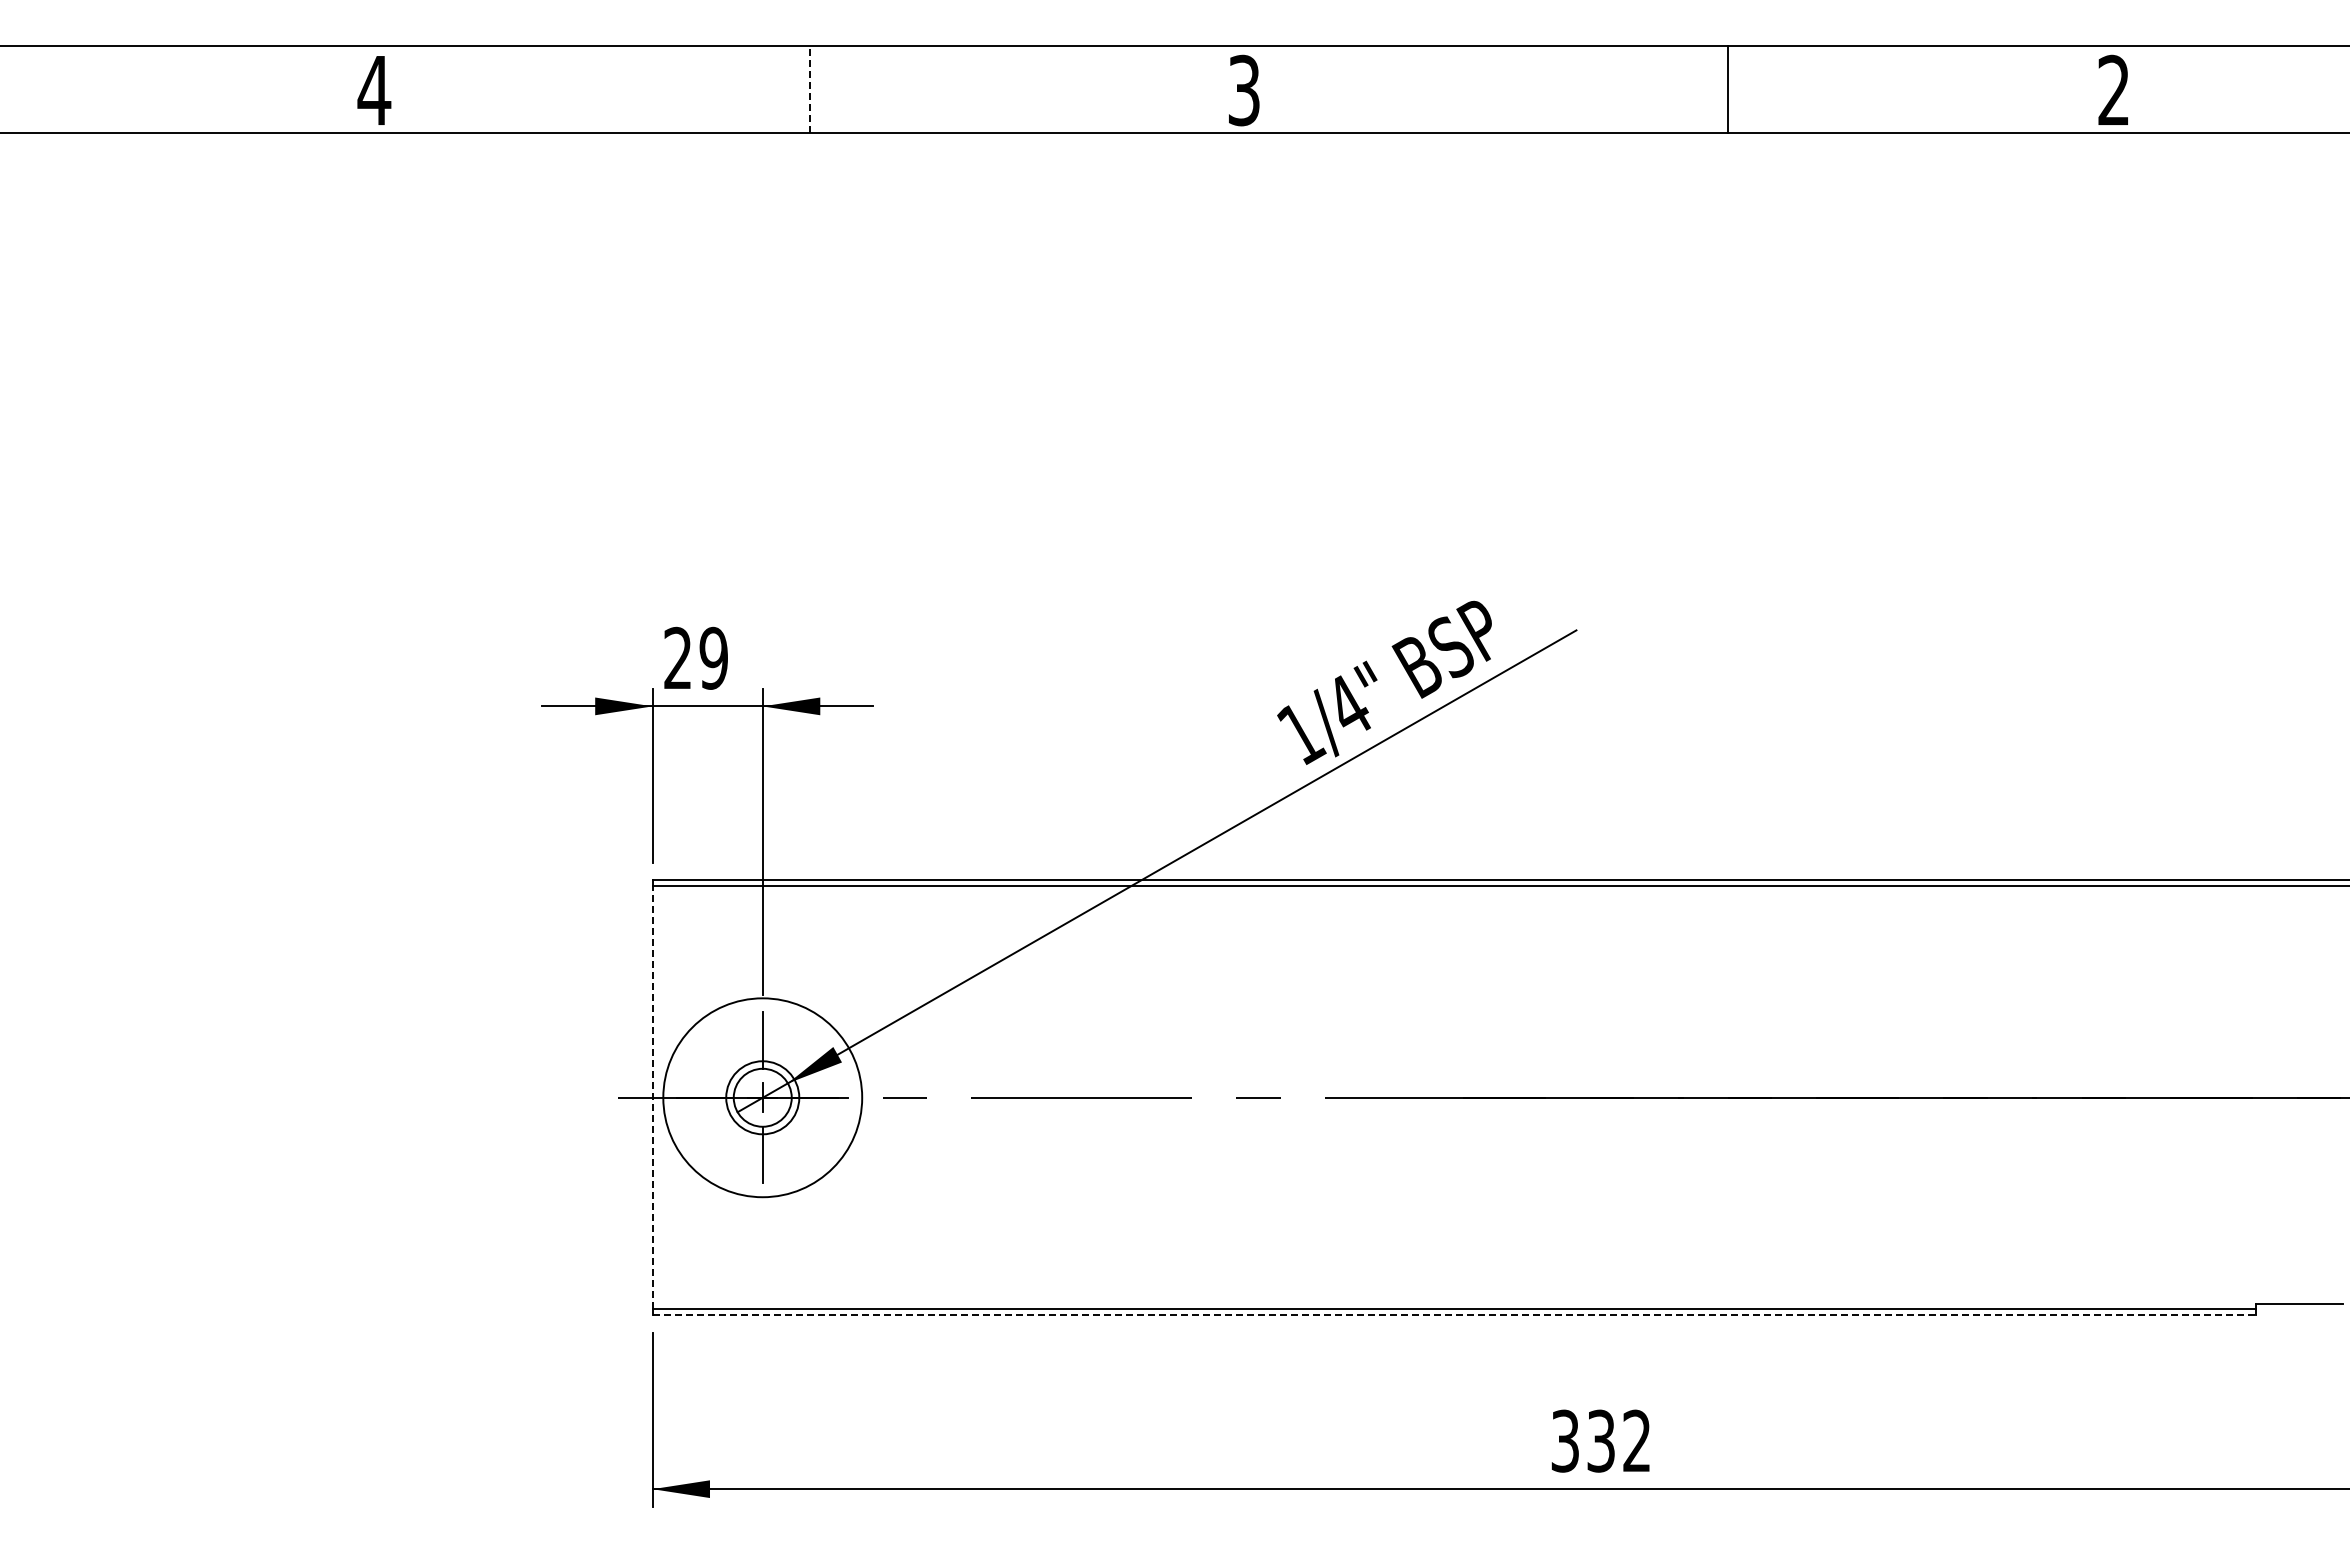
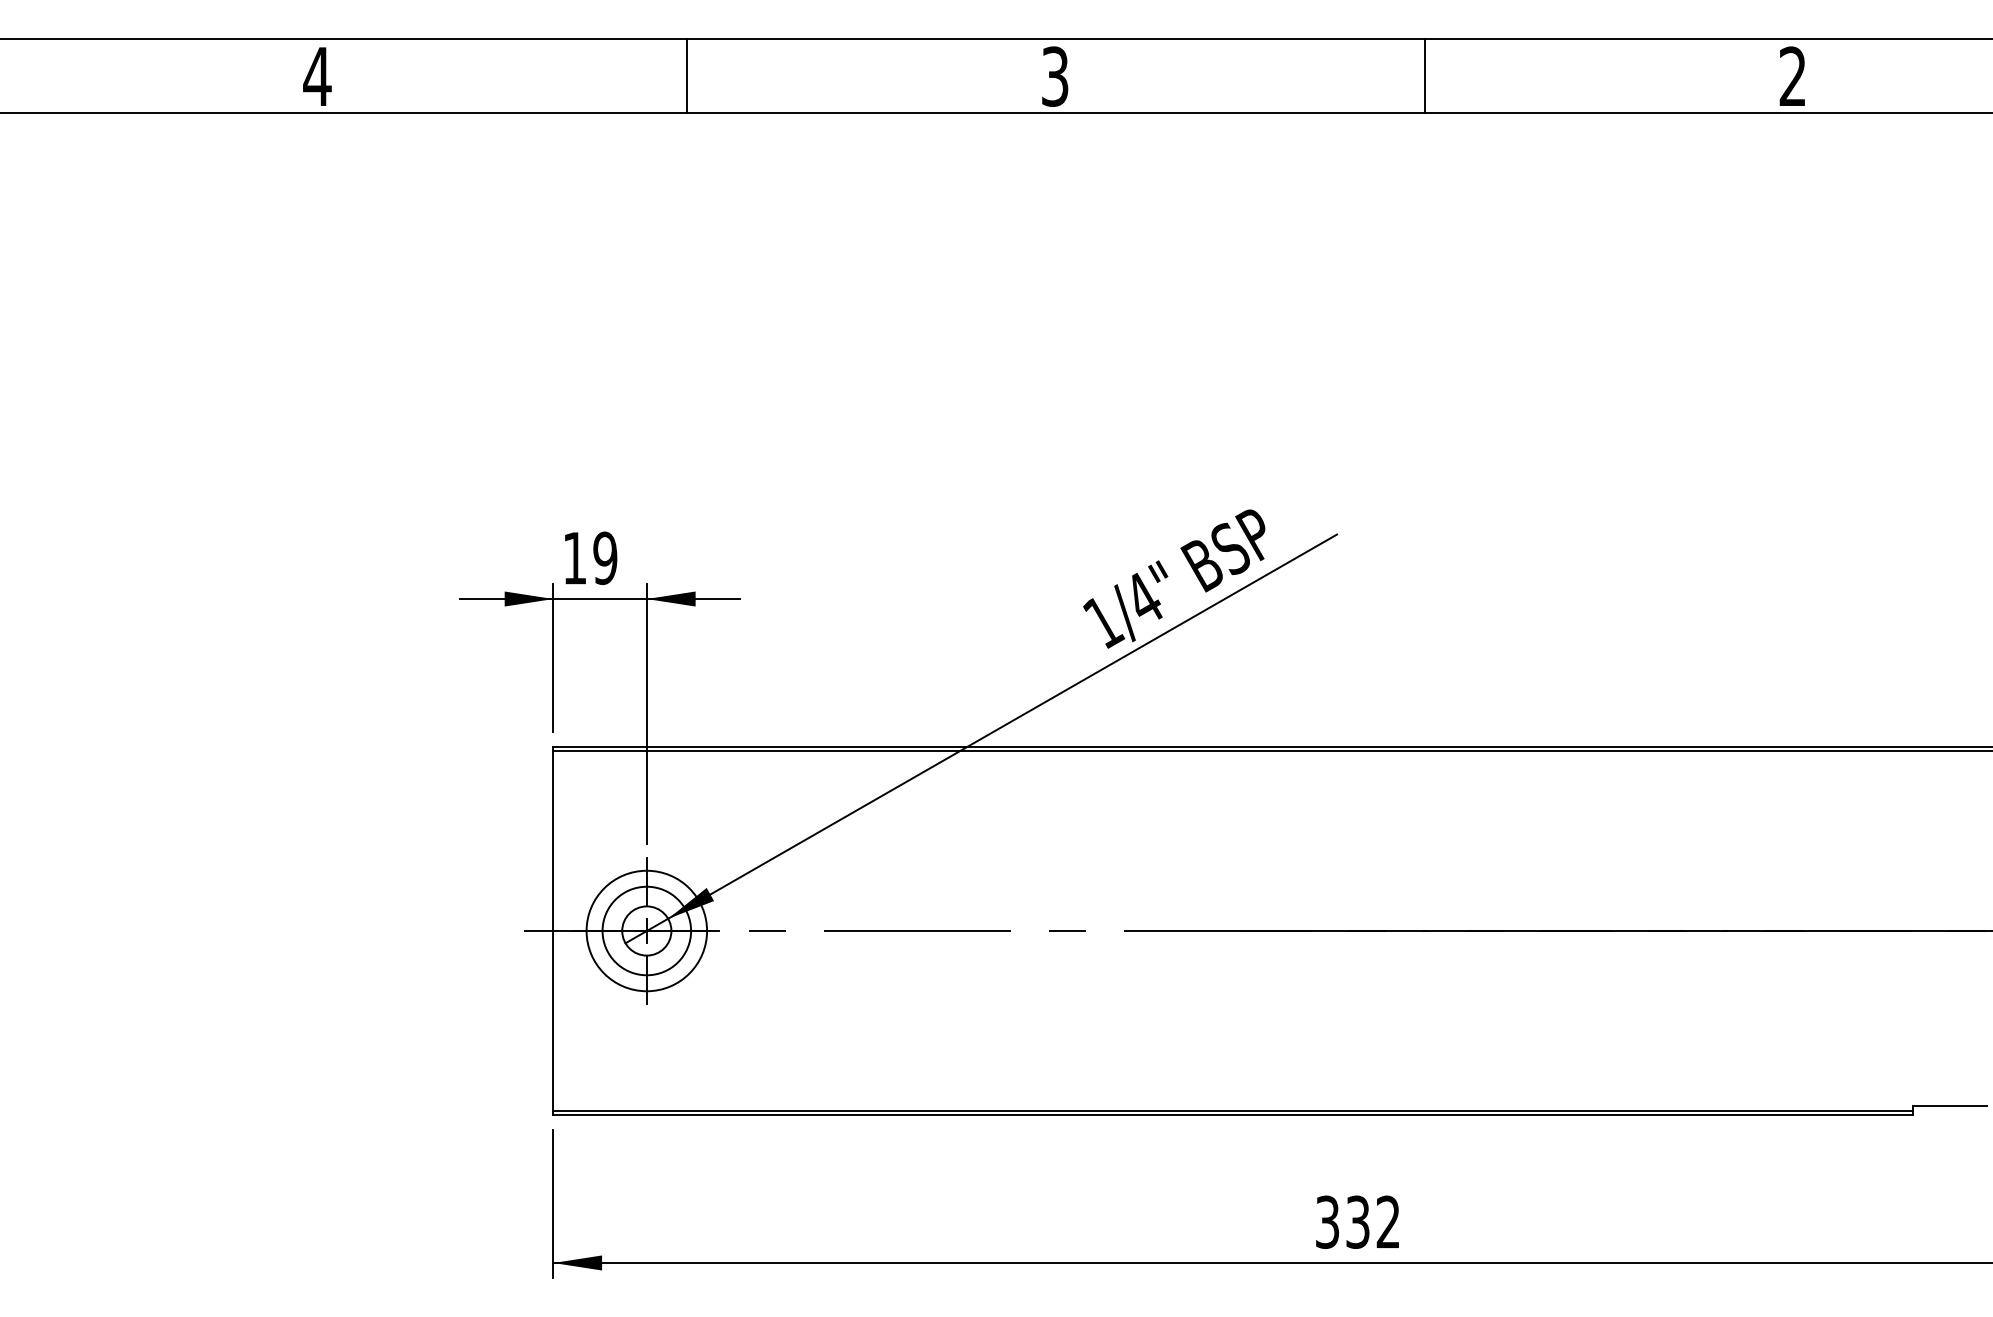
line: (810, 89) -> (687, 75), dashed -> solid
line: (1727, 89) -> (1424, 75), moved
text: (677, 657) -> (574, 557), 29 -> 19
line: (652, 1097) -> (553, 930), dashed -> solid
circle: (762, 1097) -> (646, 930), size x0.71
circle: (762, 1097) -> (646, 930), size x1.43
line: (1454, 1315) -> (1233, 1115), dashed -> solid

